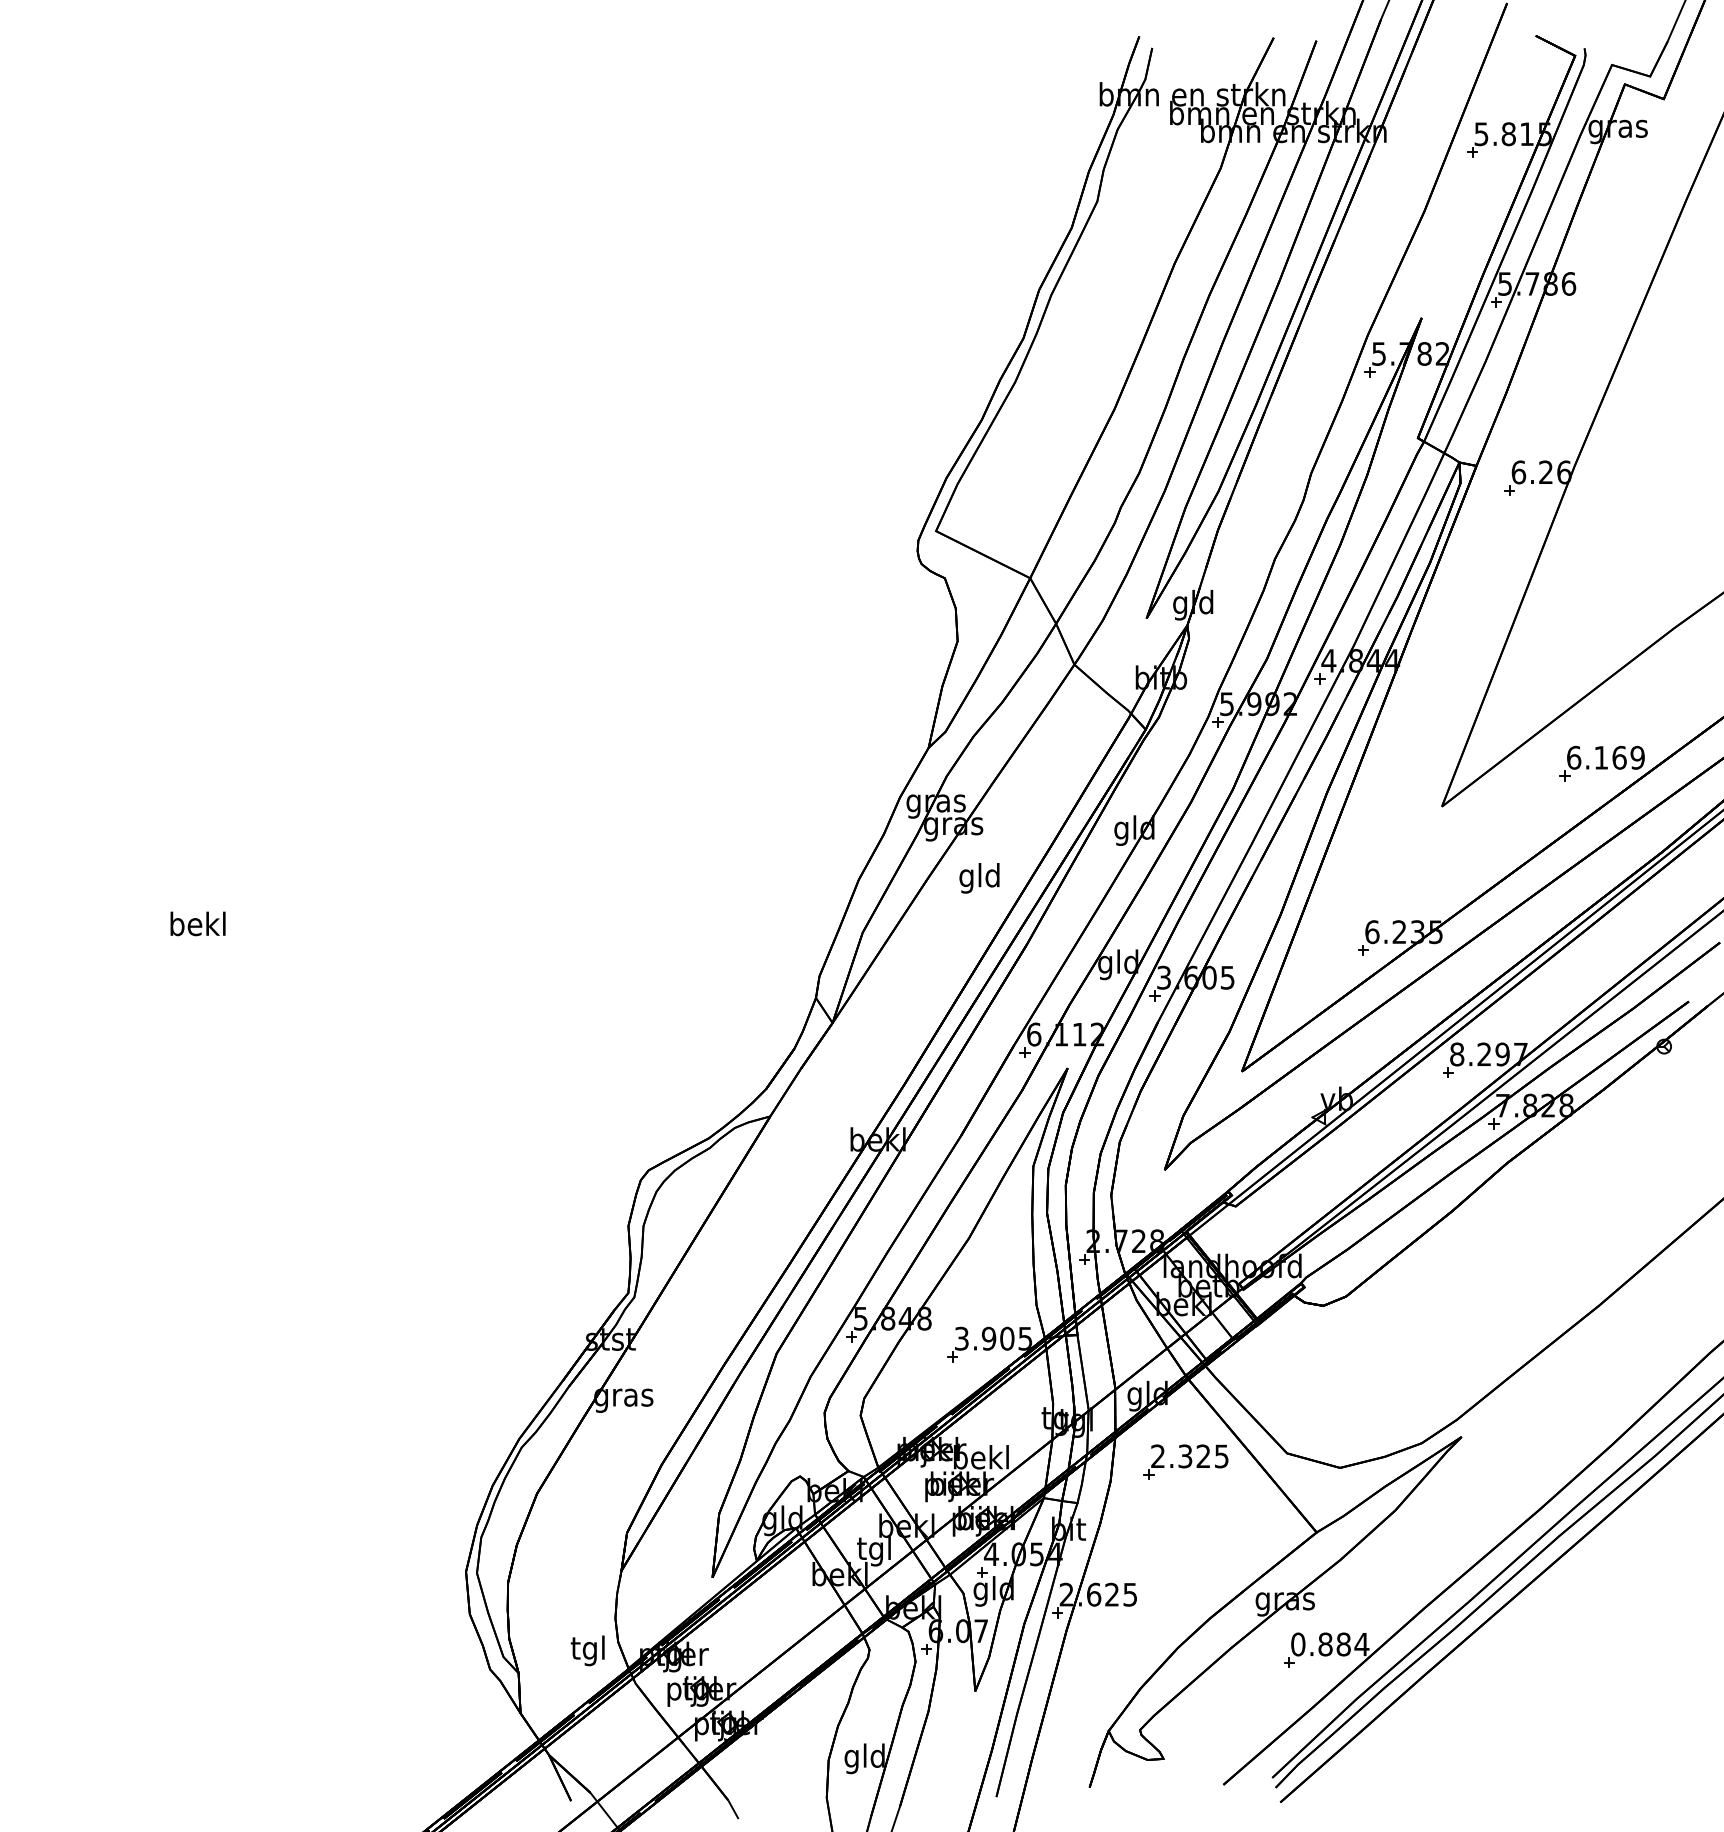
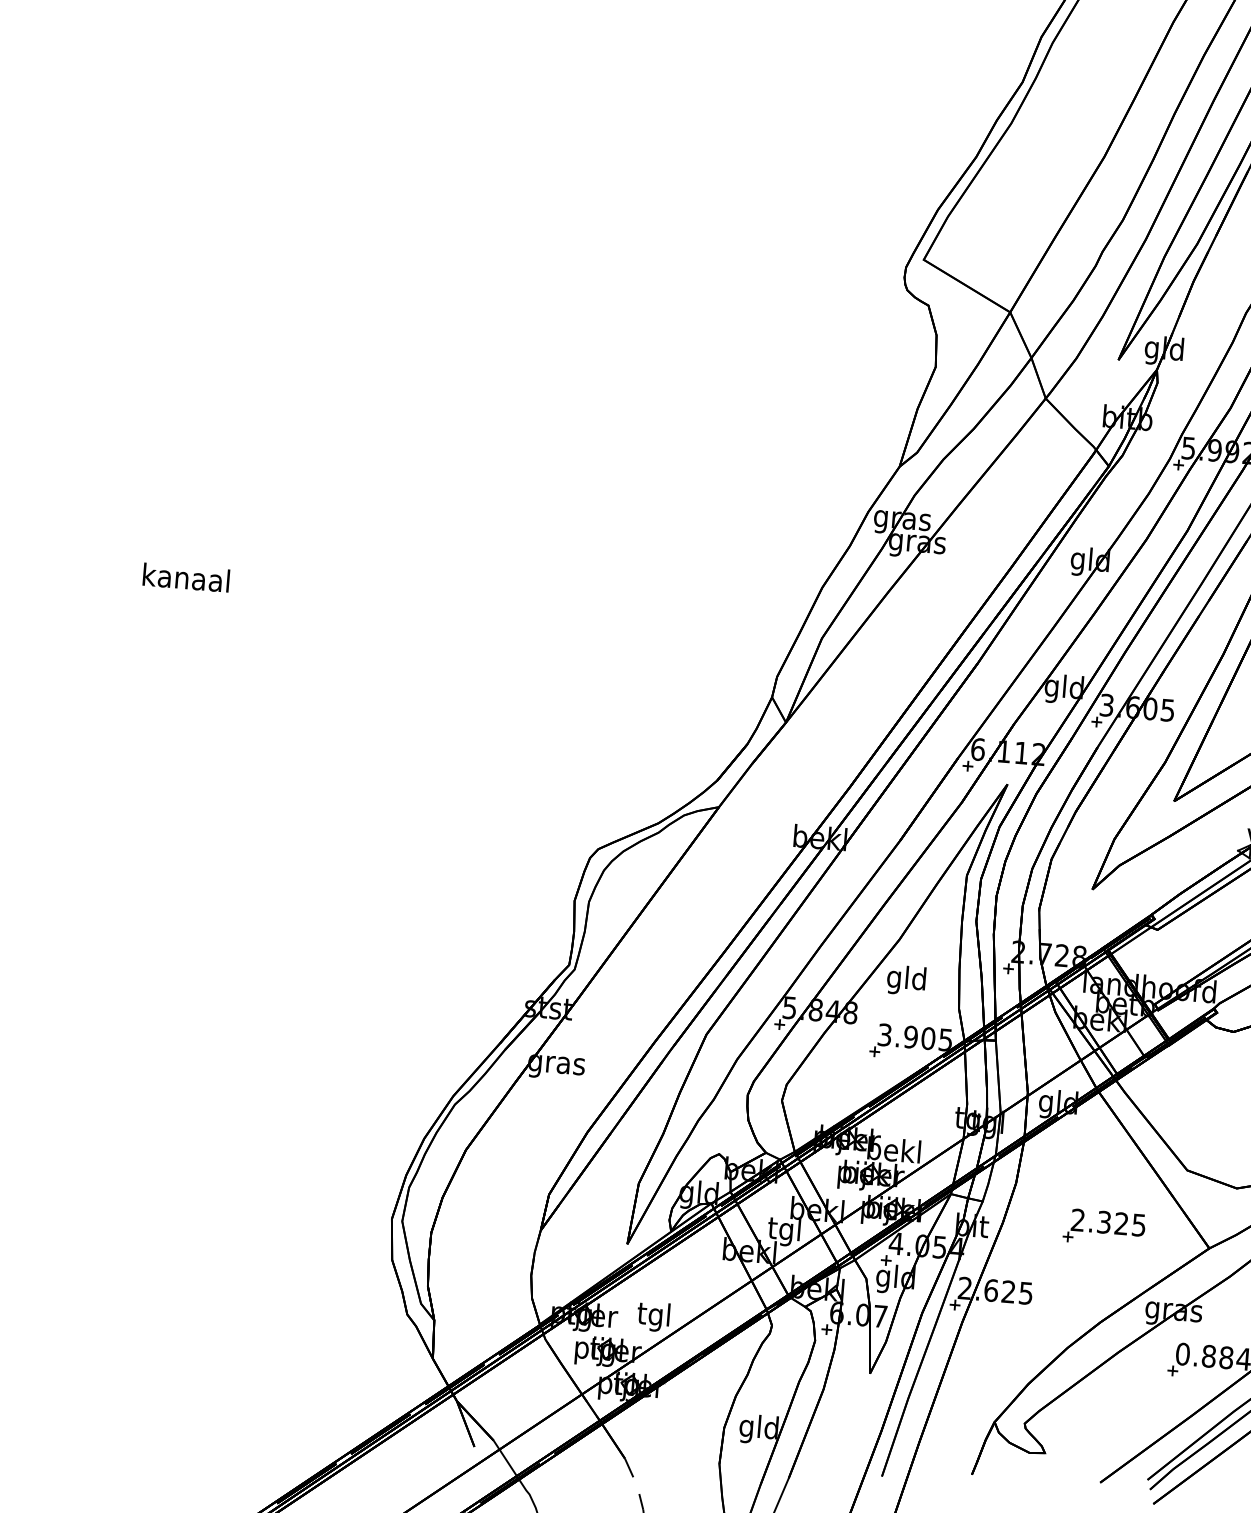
text: (979, 878) -> (906, 980), moved
text: (197, 923) -> (185, 577), bekl -> kanaal
part: (1185, 1461) -> (1103, 1227), moved
text: (587, 1650) -> (653, 1316), moved

